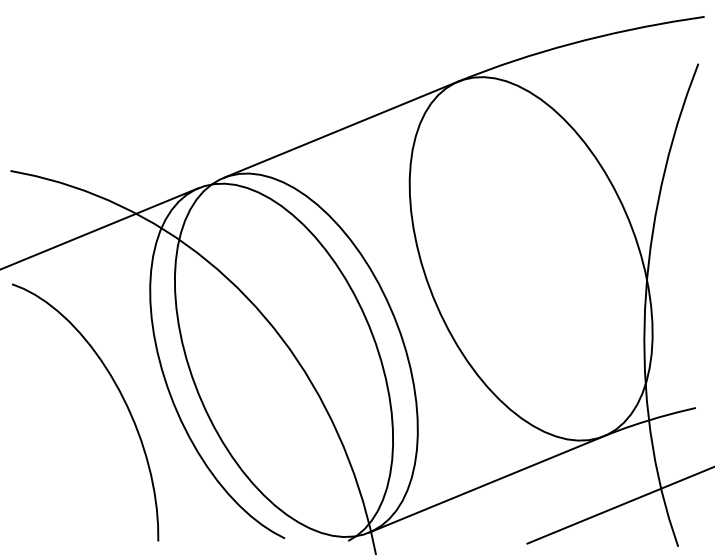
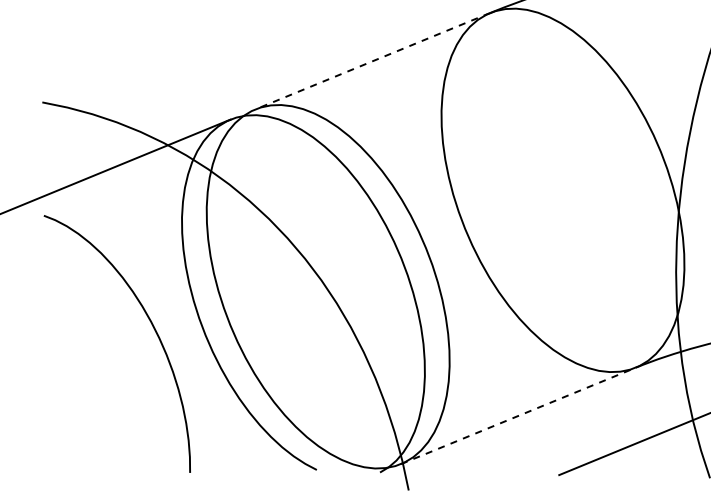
line: (340, 129) -> (372, 60), solid -> dashed
line: (486, 484) -> (518, 415), solid -> dashed

